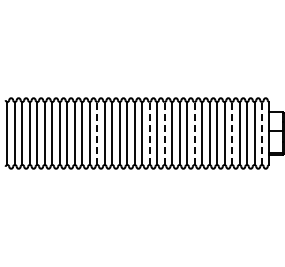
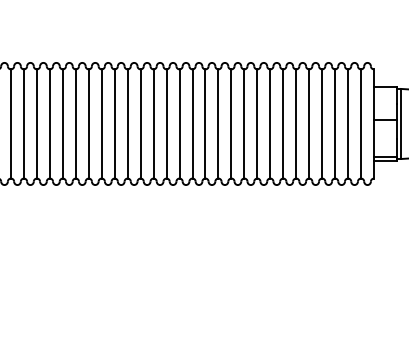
line: (97, 133) -> (76, 123), dashed -> solid
line: (149, 133) -> (166, 123), dashed -> solid
line: (164, 133) -> (192, 123), dashed -> solid
line: (194, 133) -> (244, 123), dashed -> solid
line: (232, 133) -> (309, 123), dashed -> solid
line: (262, 133) -> (361, 123), dashed -> solid

